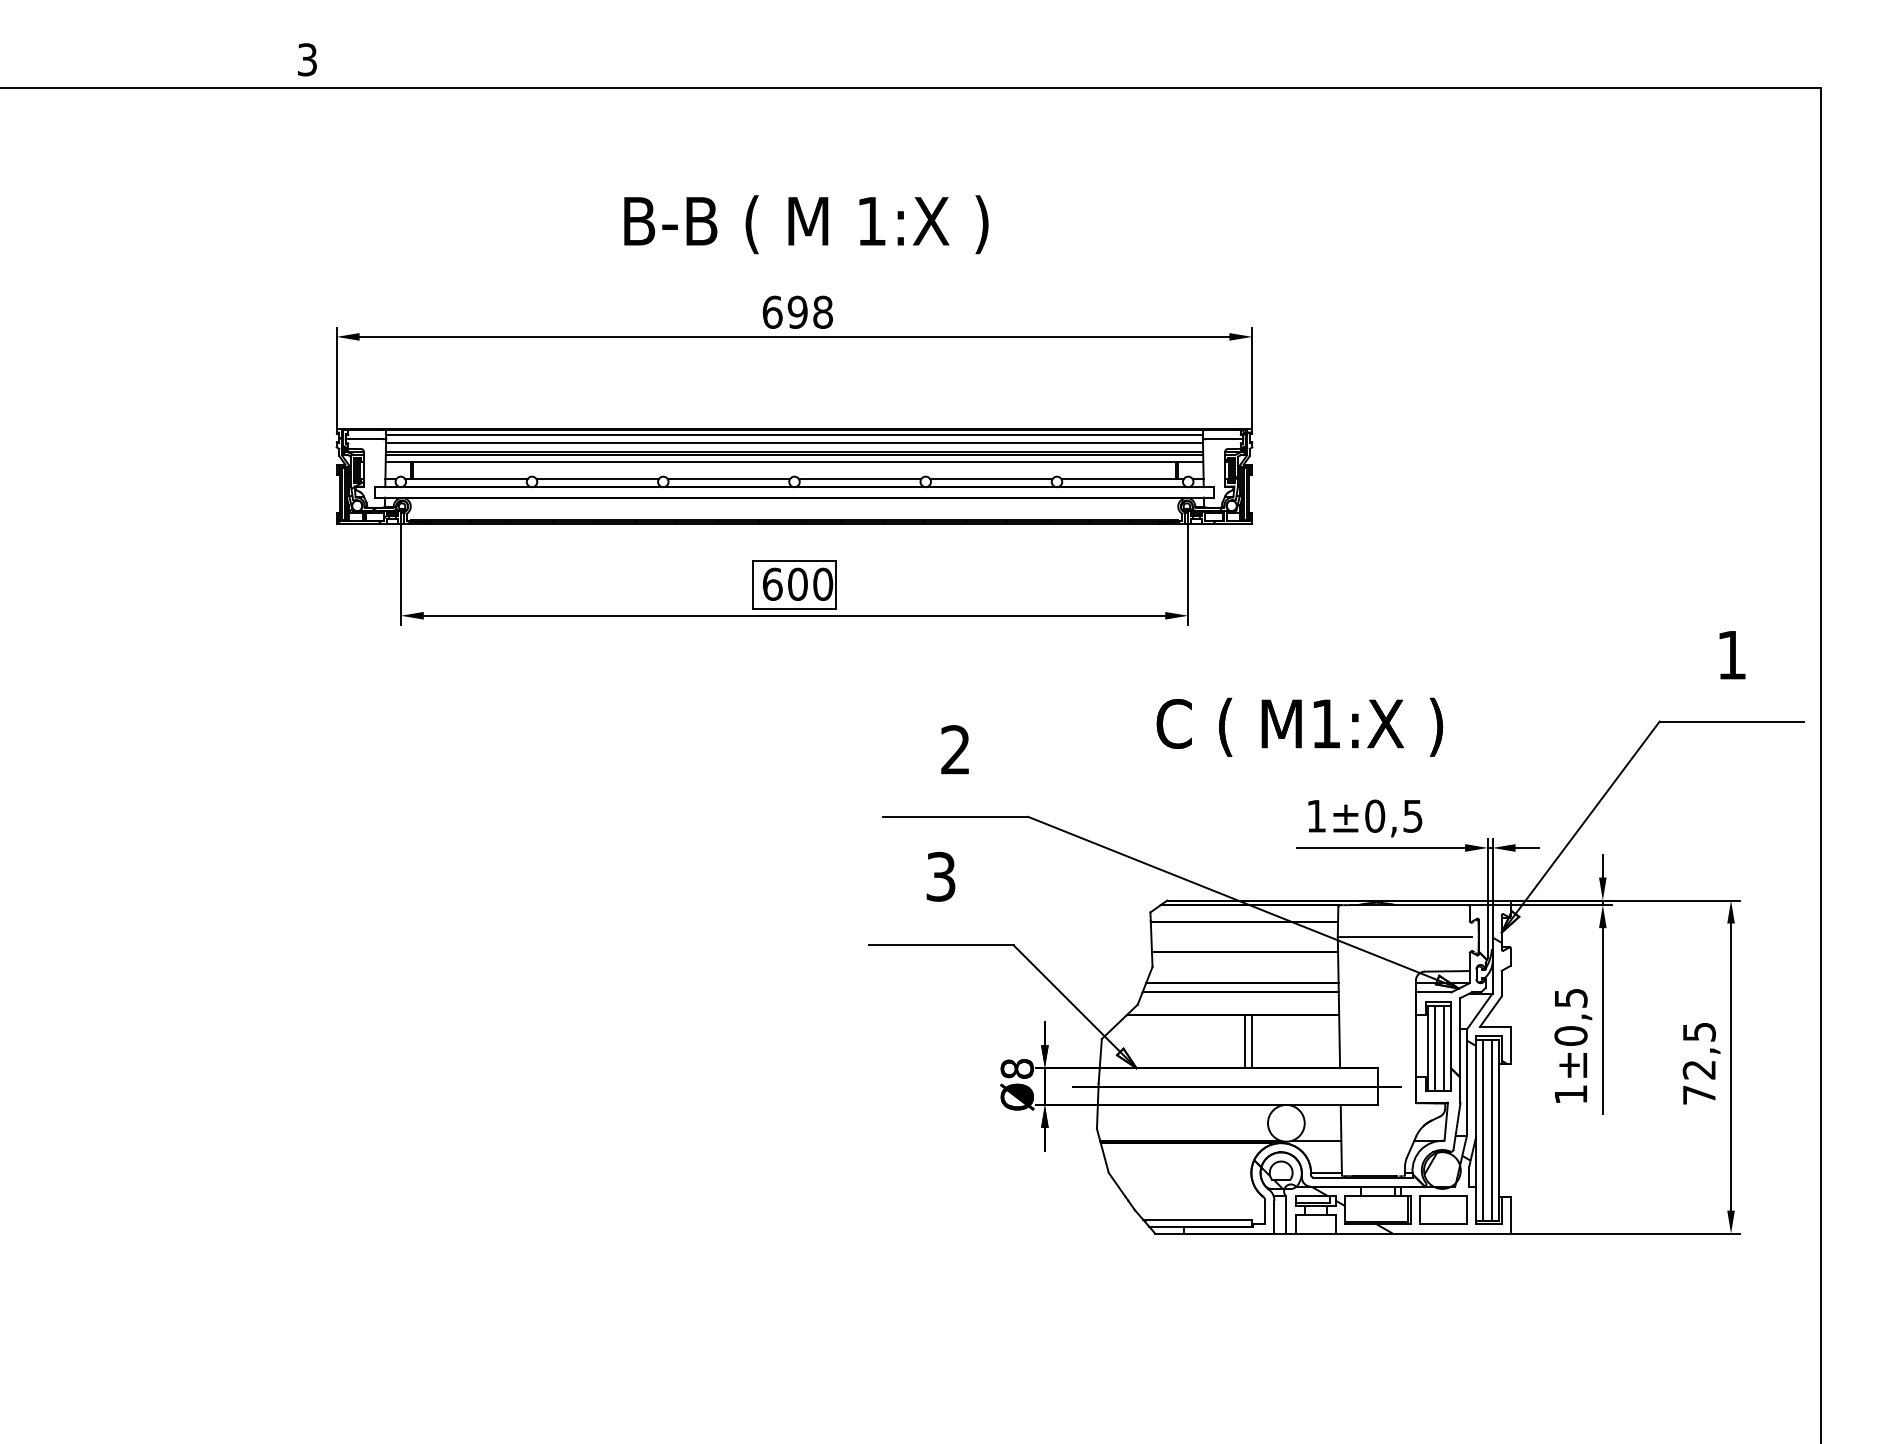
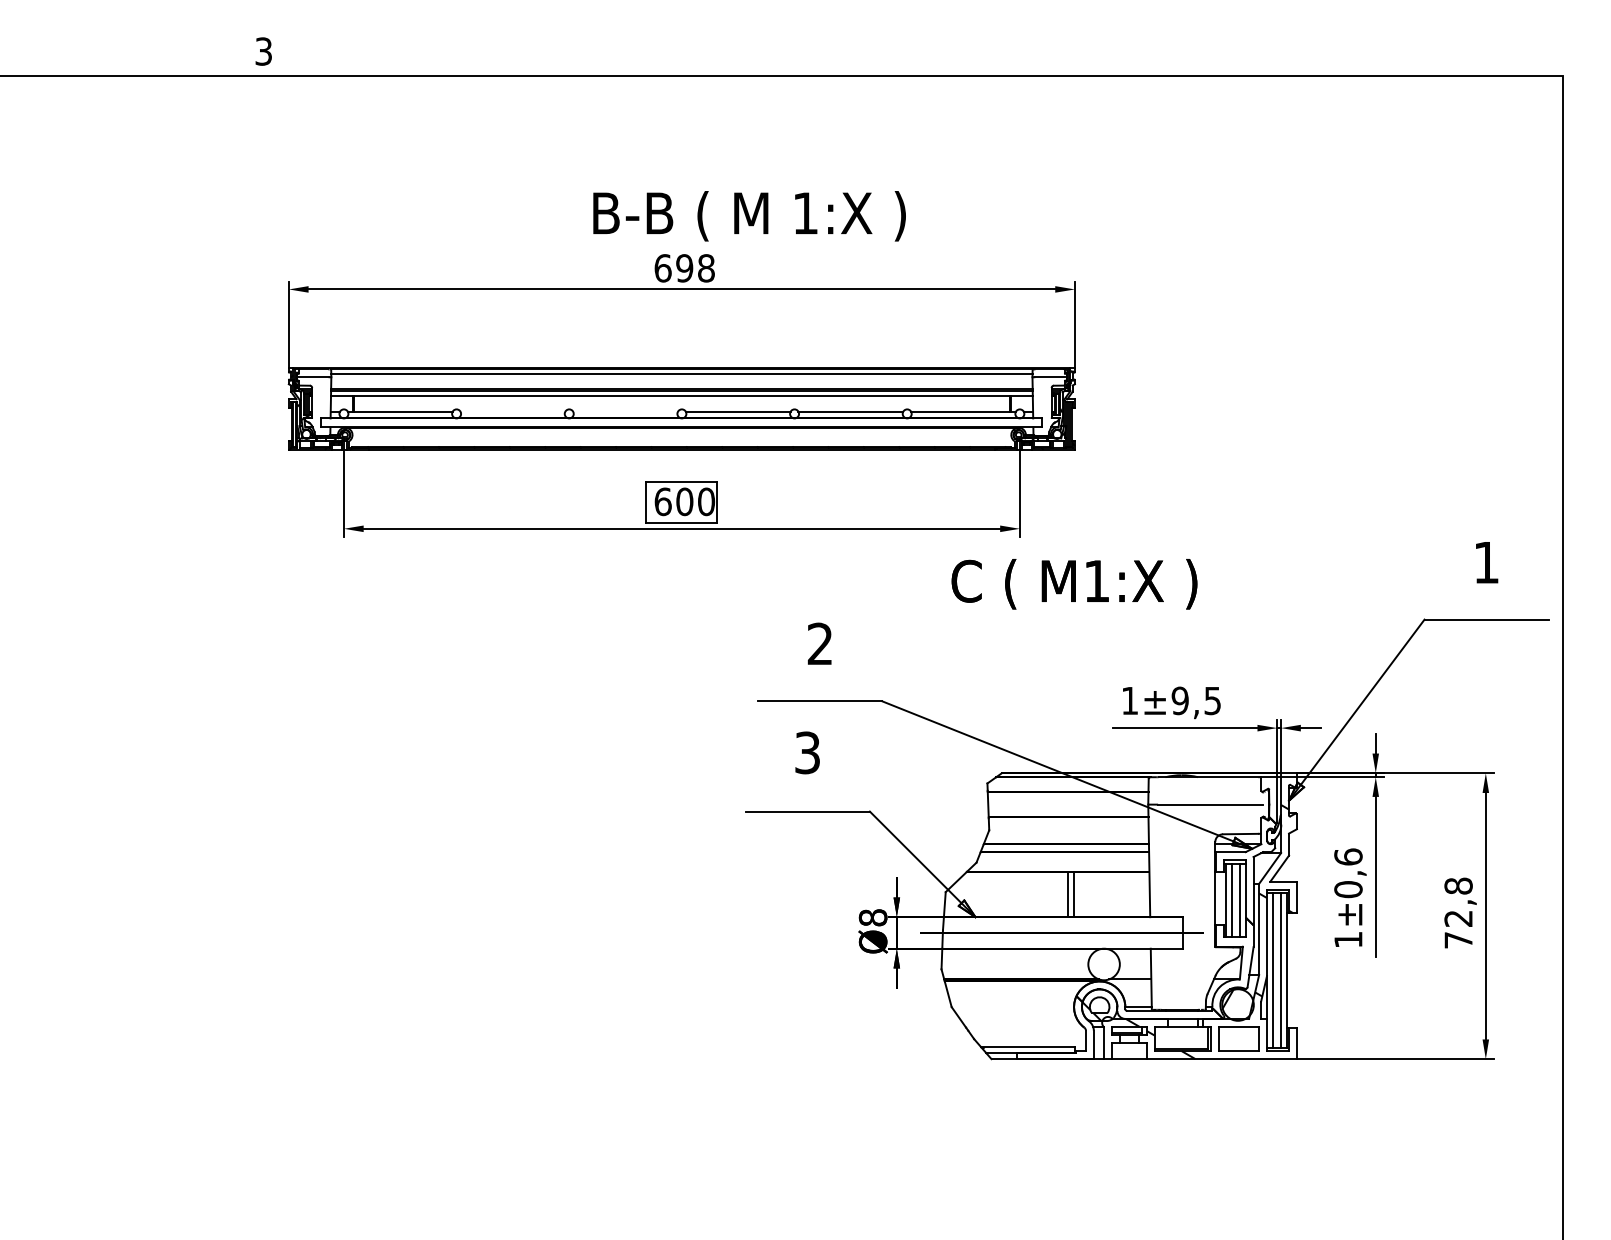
text: (806, 224) -> (749, 216), moved
line: (794, 443) -> (681, 380), removed
line: (597, 479) -> (512, 411), removed
line: (728, 479) -> (625, 411), removed
text: (1299, 726) -> (1074, 583), moved
text: (1375, 815) -> (1180, 700), ±0,5 -> ±9,5
text: (1570, 997) -> (1348, 856), ±0,5 -> ±0,6
text: (1698, 1031) -> (1457, 885), 72,5 -> 72,8

